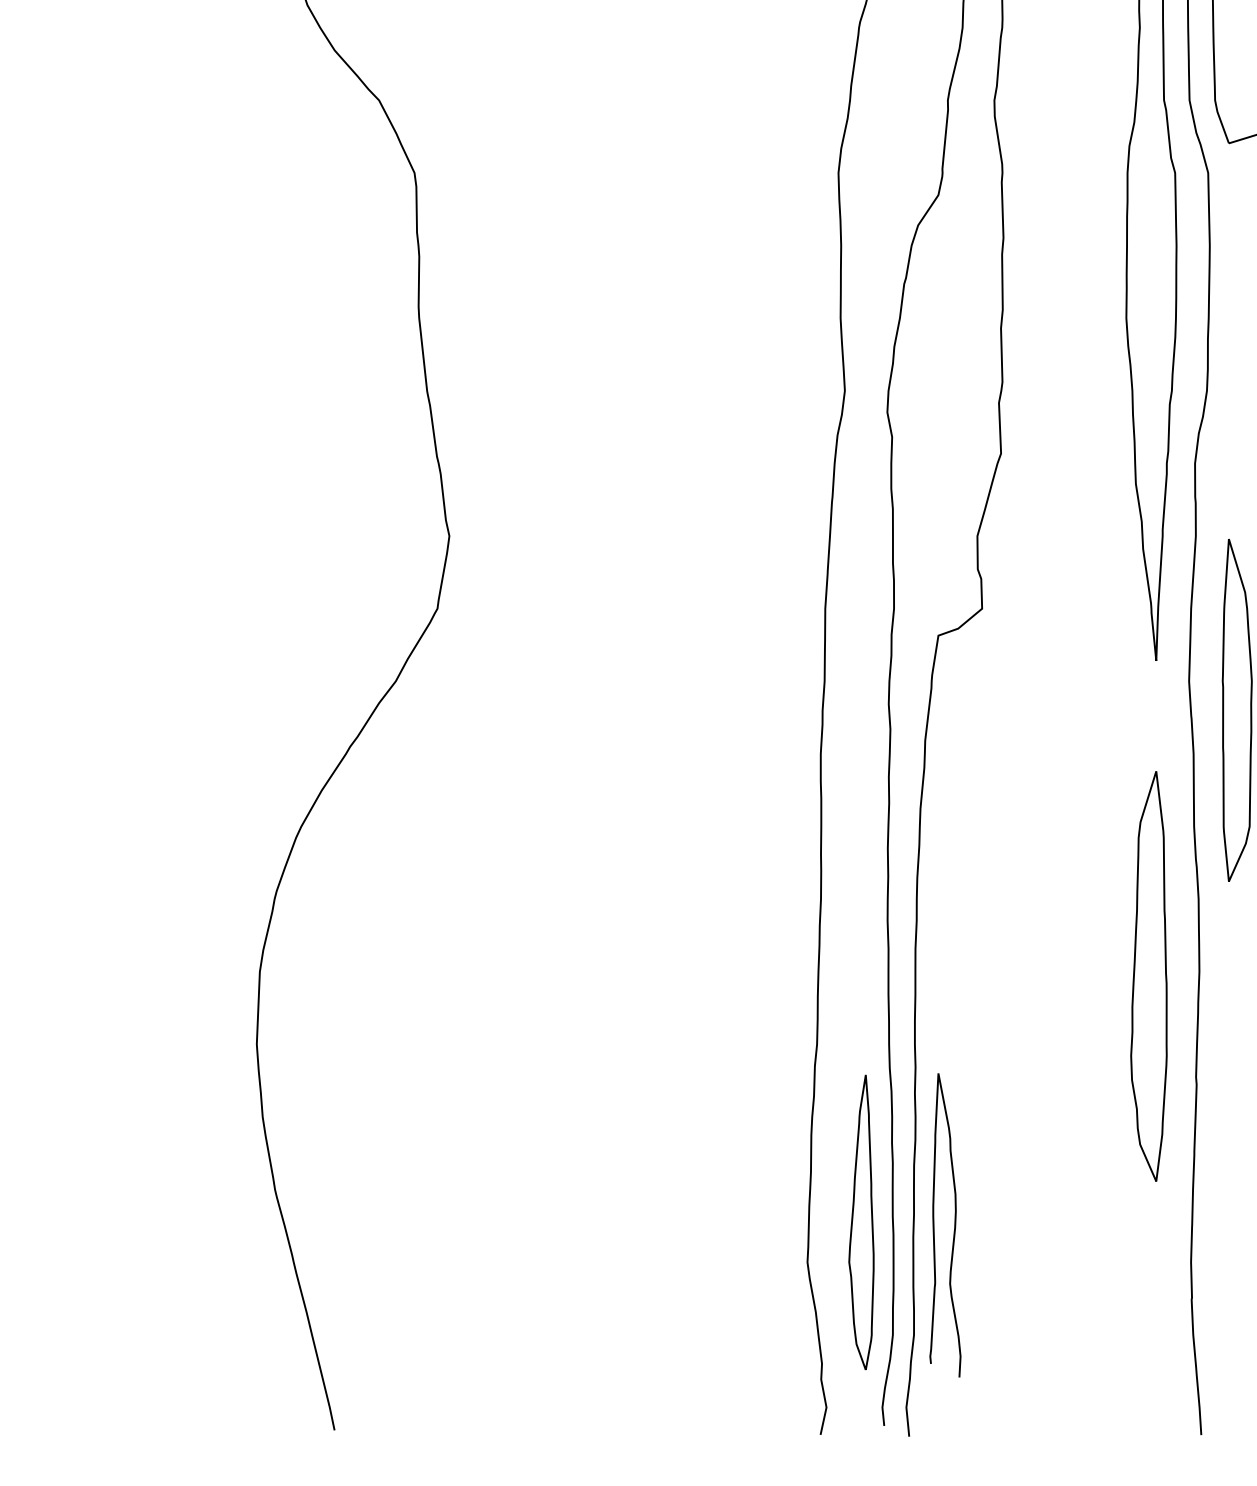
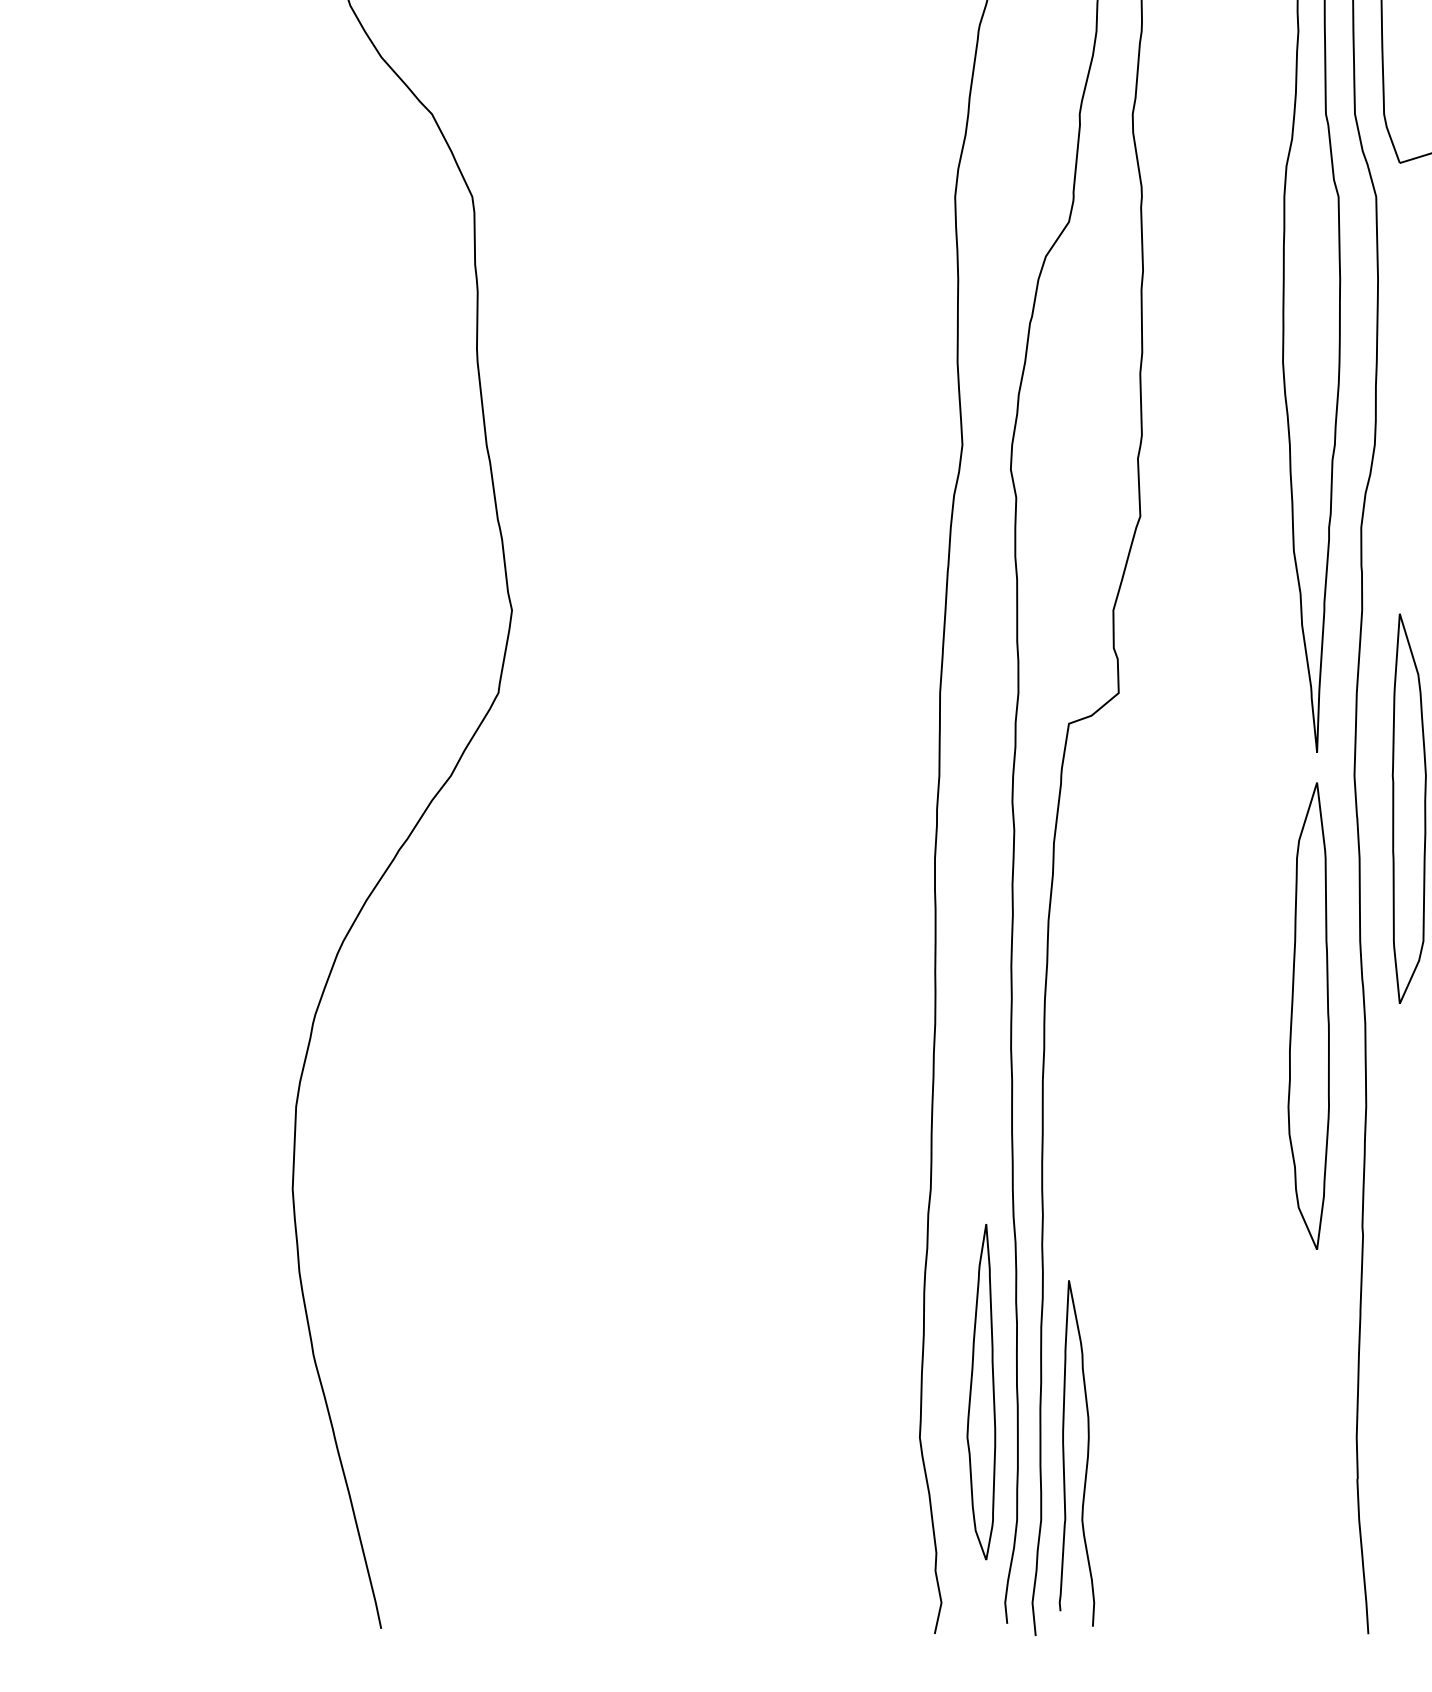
part: (1148, 976) -> (1308, 1016), moved
curve: (954, 1225) -> (1087, 1453), moved

